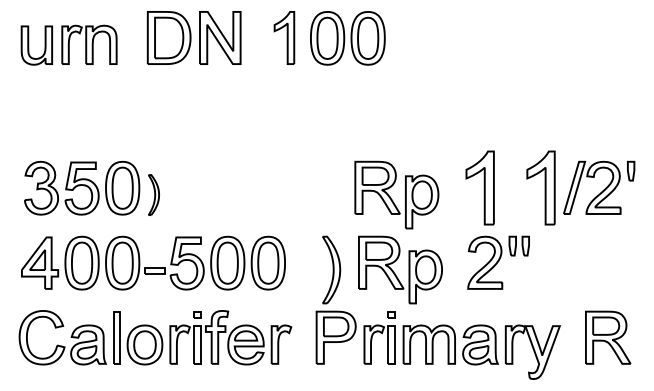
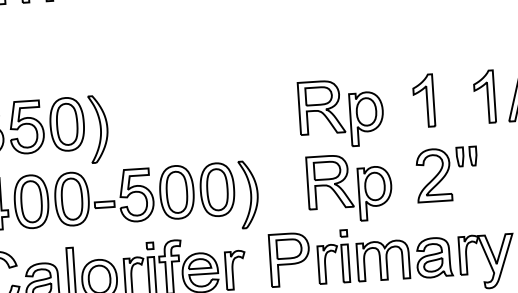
part: (479, 187) -> (423, 100), size x0.71
part: (540, 187) -> (484, 96), size x0.71
part: (153, 194) -> (98, 128), size x1.67
part: (331, 269) -> (248, 194), moved

